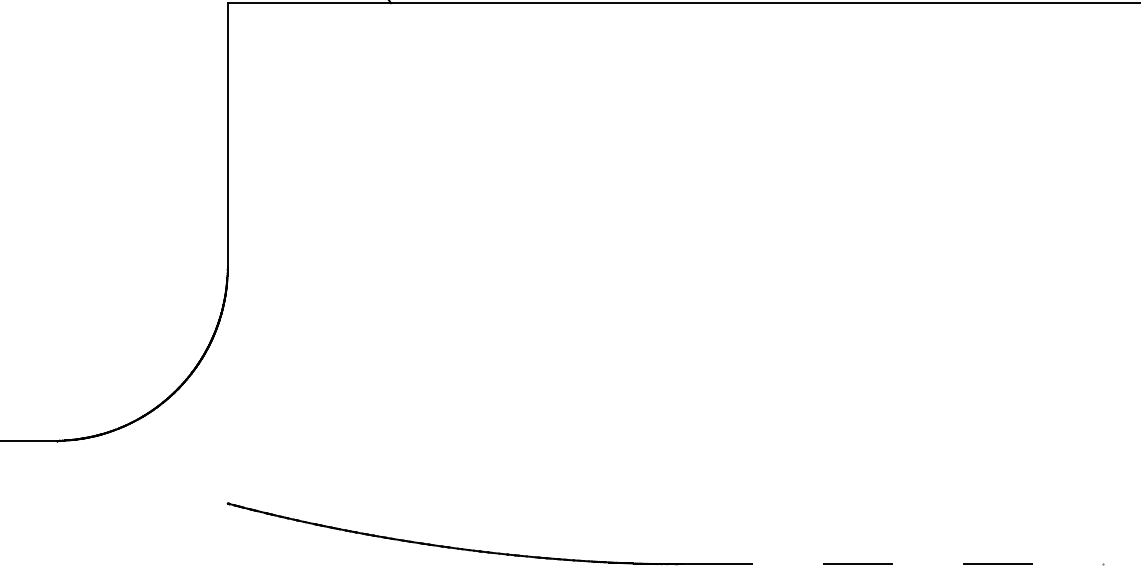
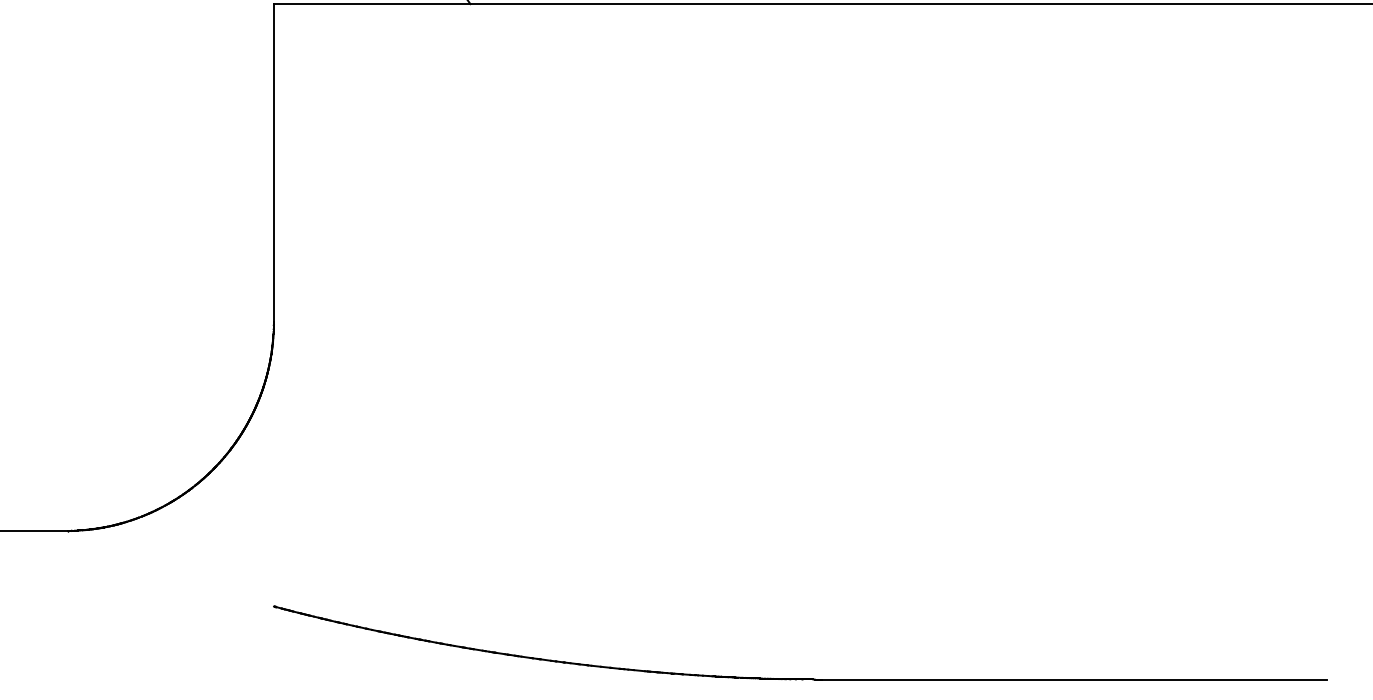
line: (892, 564) -> (1074, 679), dashed -> solid

